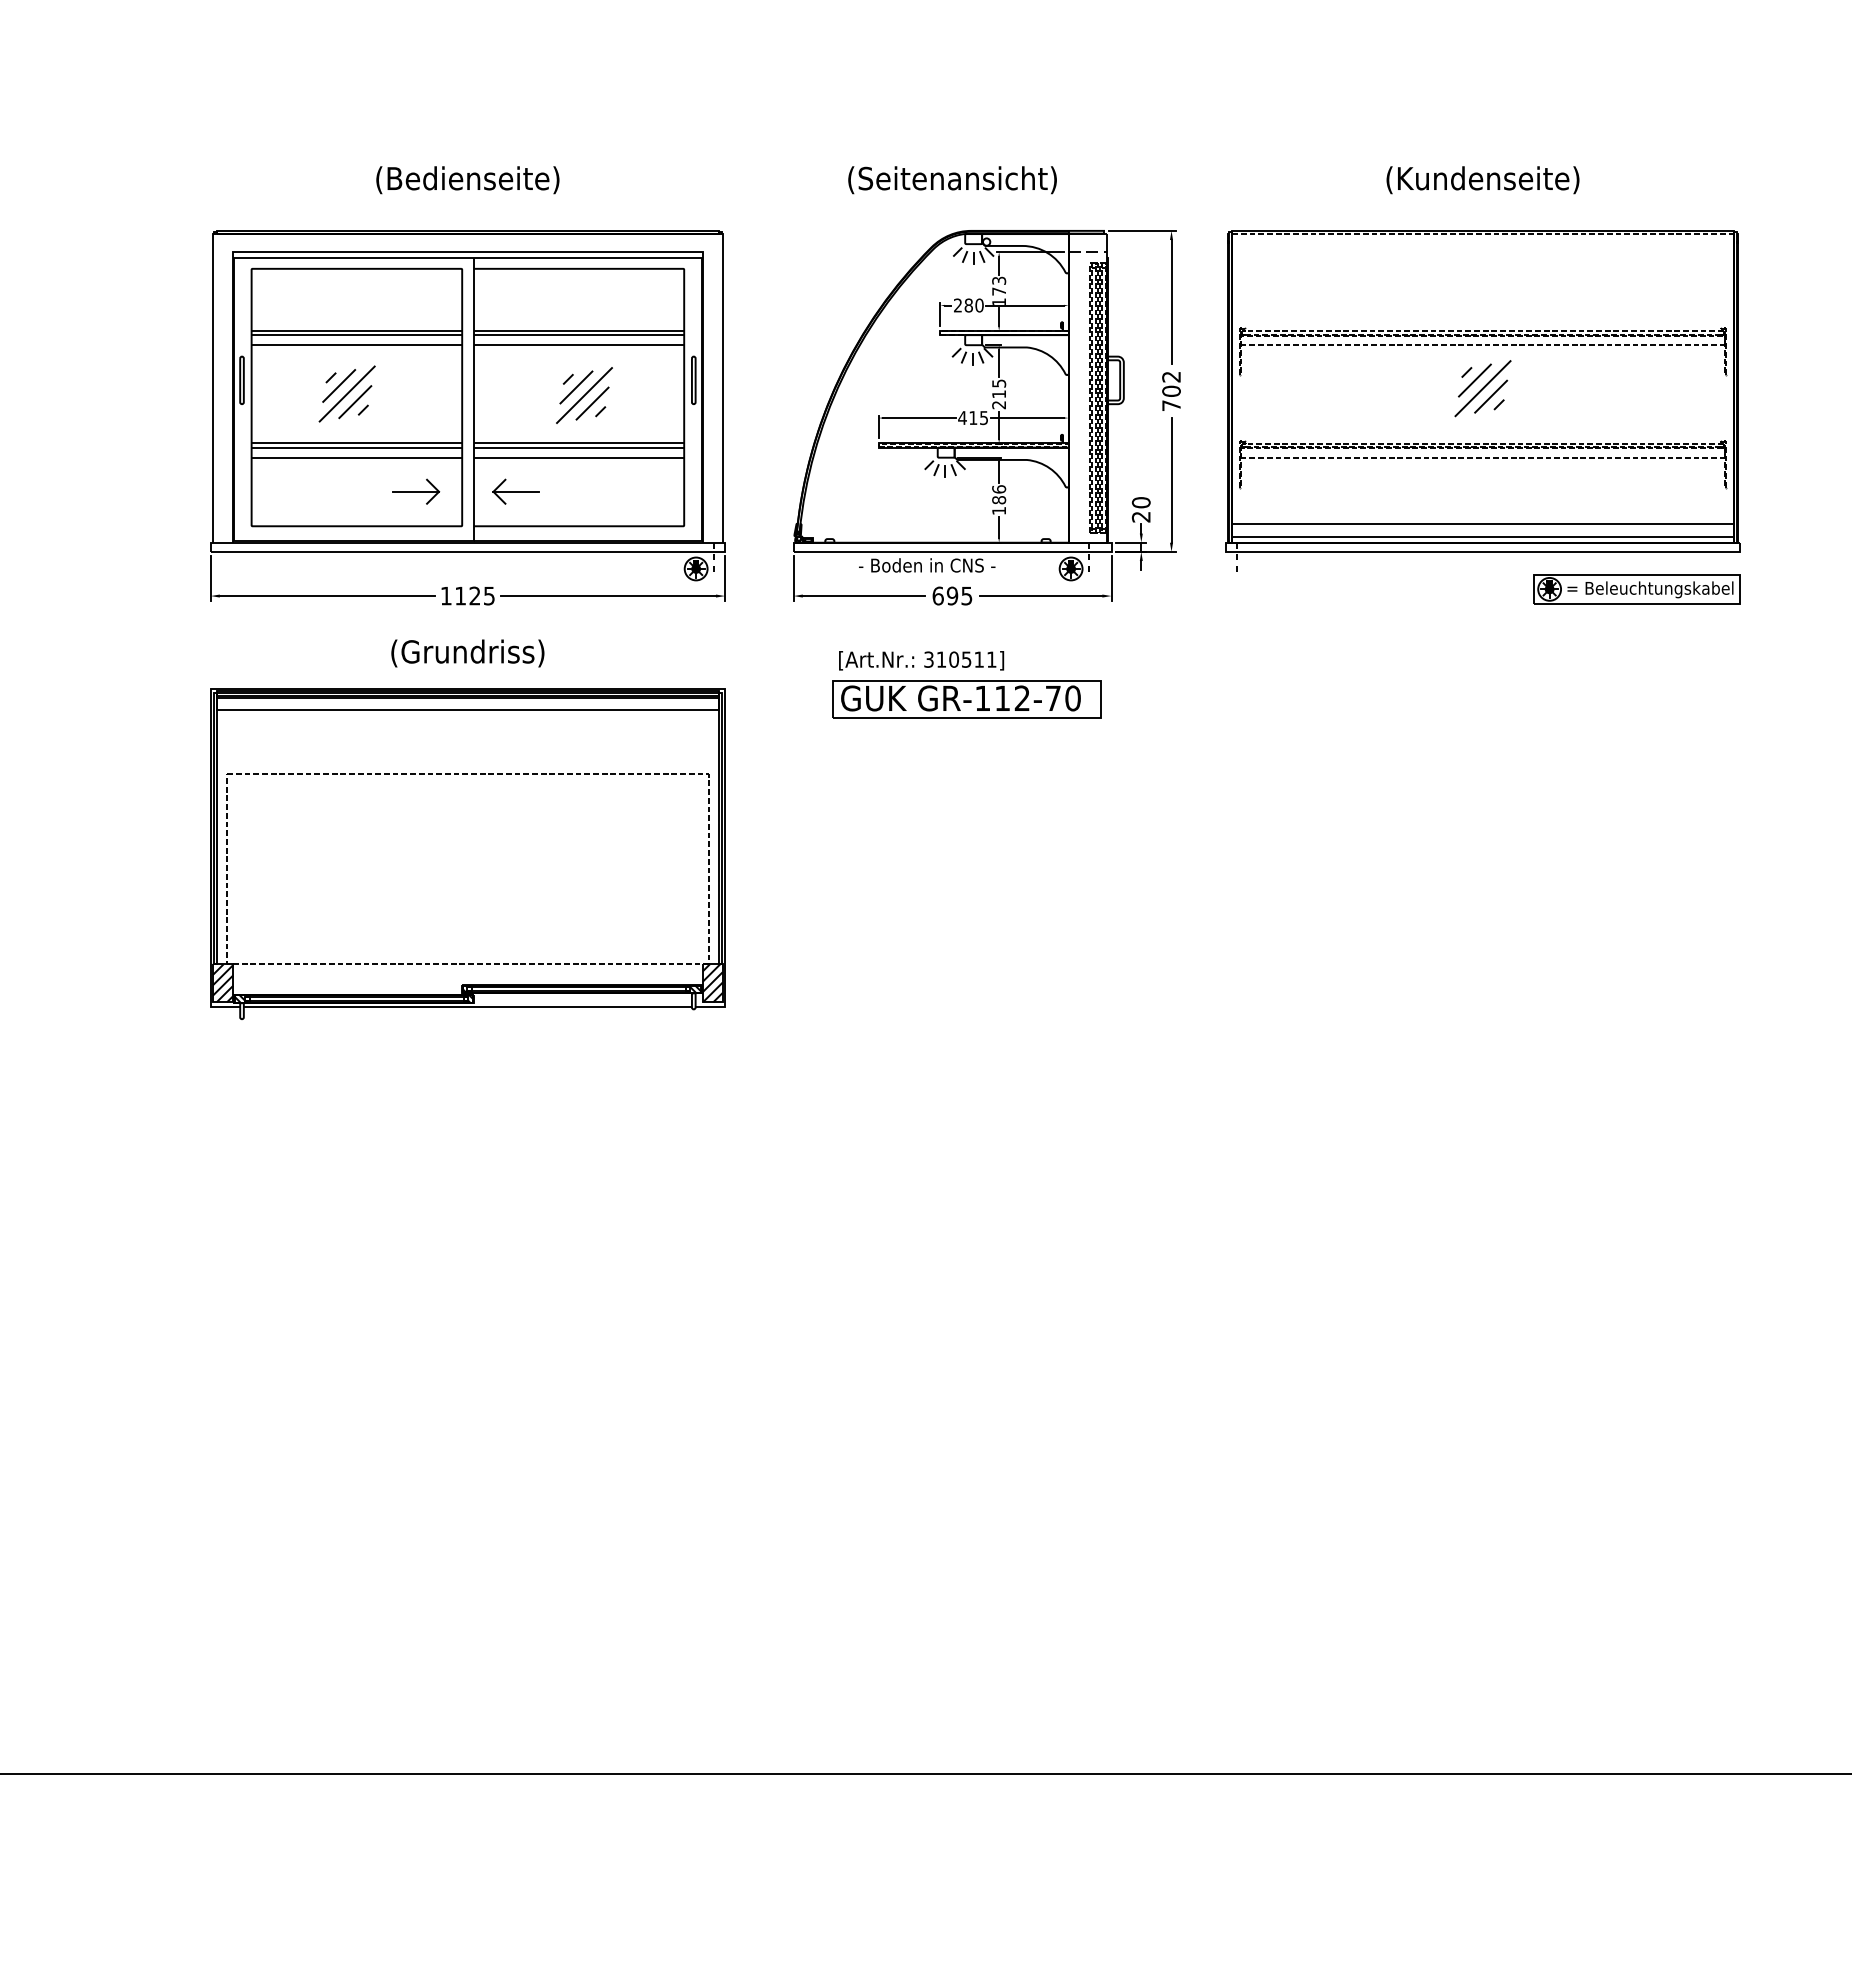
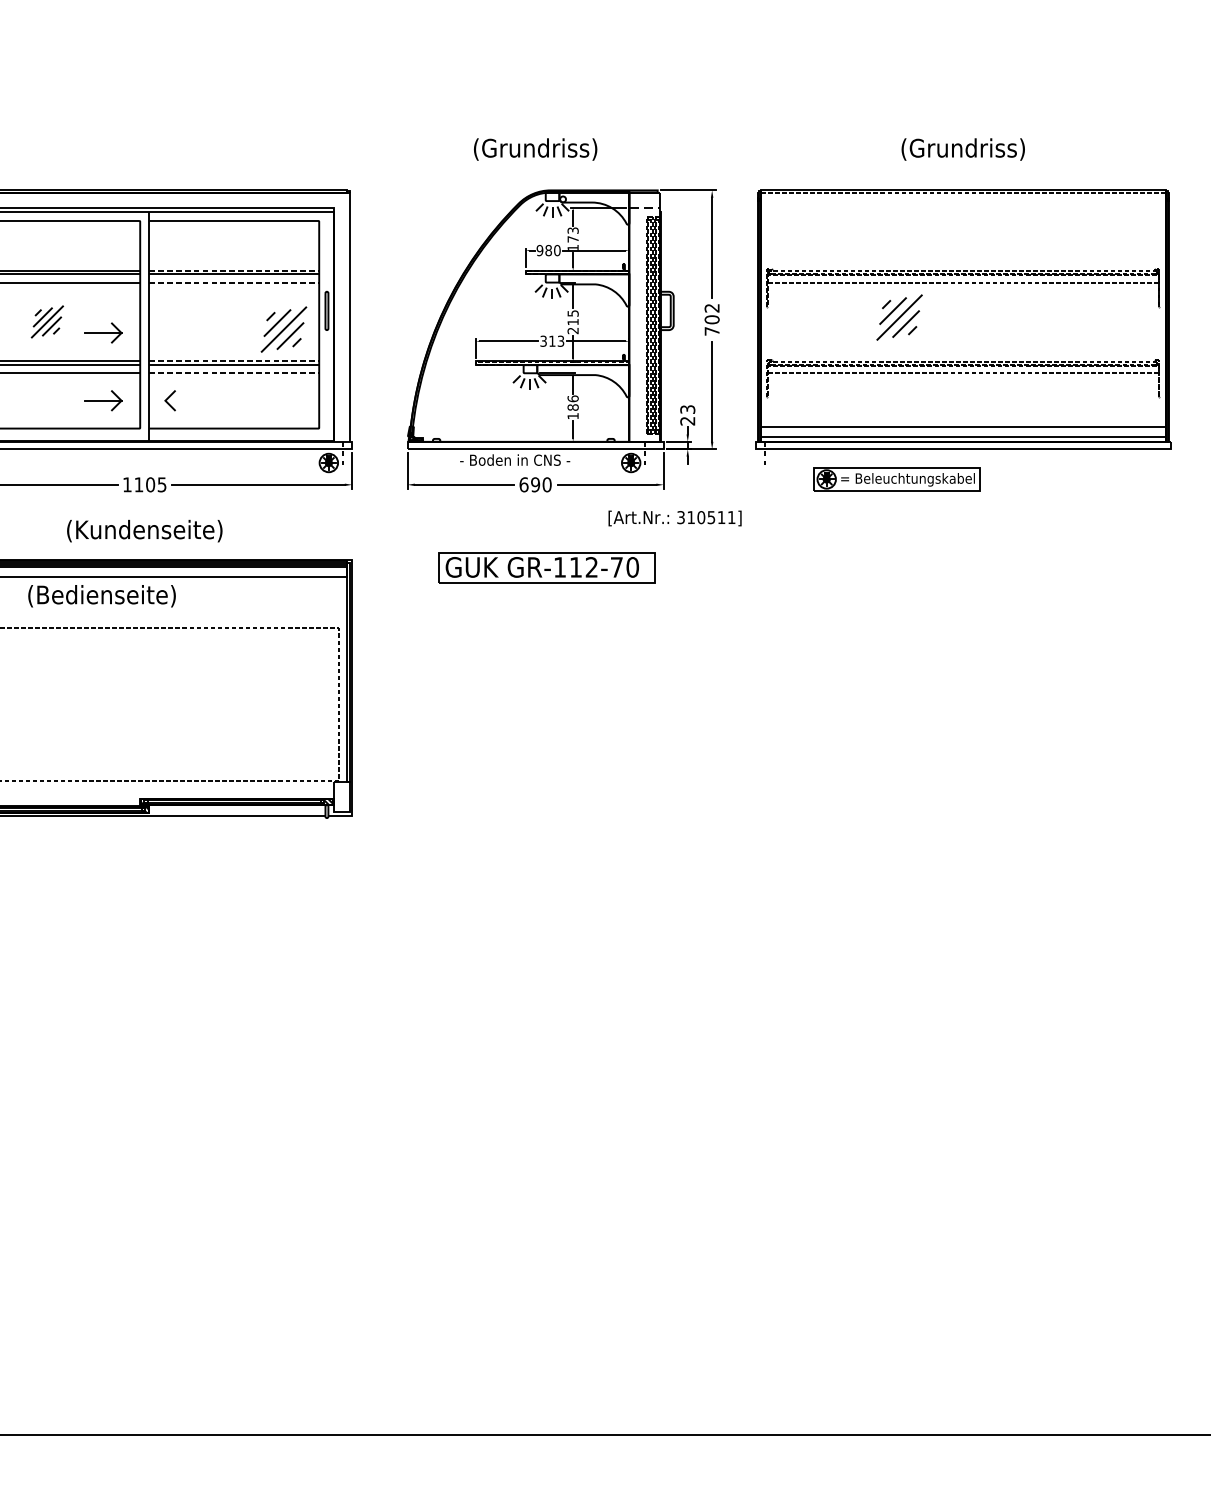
text: (467, 180) -> (101, 596), moved
text: (952, 180) -> (535, 149), (Seitenansicht) -> (Grundriss)
text: (1482, 180) -> (962, 149), (Kundenseite) -> (Grundriss)
text: (957, 305) -> (539, 250), 280 -> 980
line: (579, 330) -> (234, 270), solid -> dashed
line: (579, 345) -> (234, 282), solid -> dashed
part: (1482, 388) -> (899, 317), moved
part: (346, 393) -> (46, 321), size x0.7
part: (584, 395) -> (283, 329), moved
part: (416, 407) -> (103, 332), added
text: (973, 418) -> (552, 341), 415 -> 313
line: (579, 443) -> (234, 361), solid -> dashed
line: (579, 457) -> (234, 373), solid -> dashed
line: (516, 491) -> (183, 400), removed
text: (1141, 502) -> (687, 409), 20 -> 23
part: (1636, 589) -> (896, 479), moved
text: (474, 595) -> (150, 484), 1125 -> 1105
text: (966, 595) -> (546, 484), 695 -> 690
text: (467, 653) -> (144, 531), (Grundriss) -> (Kundenseite)
text: (921, 660) -> (675, 518), moved
hatch: (712, 983) -> (342, 797), removed

